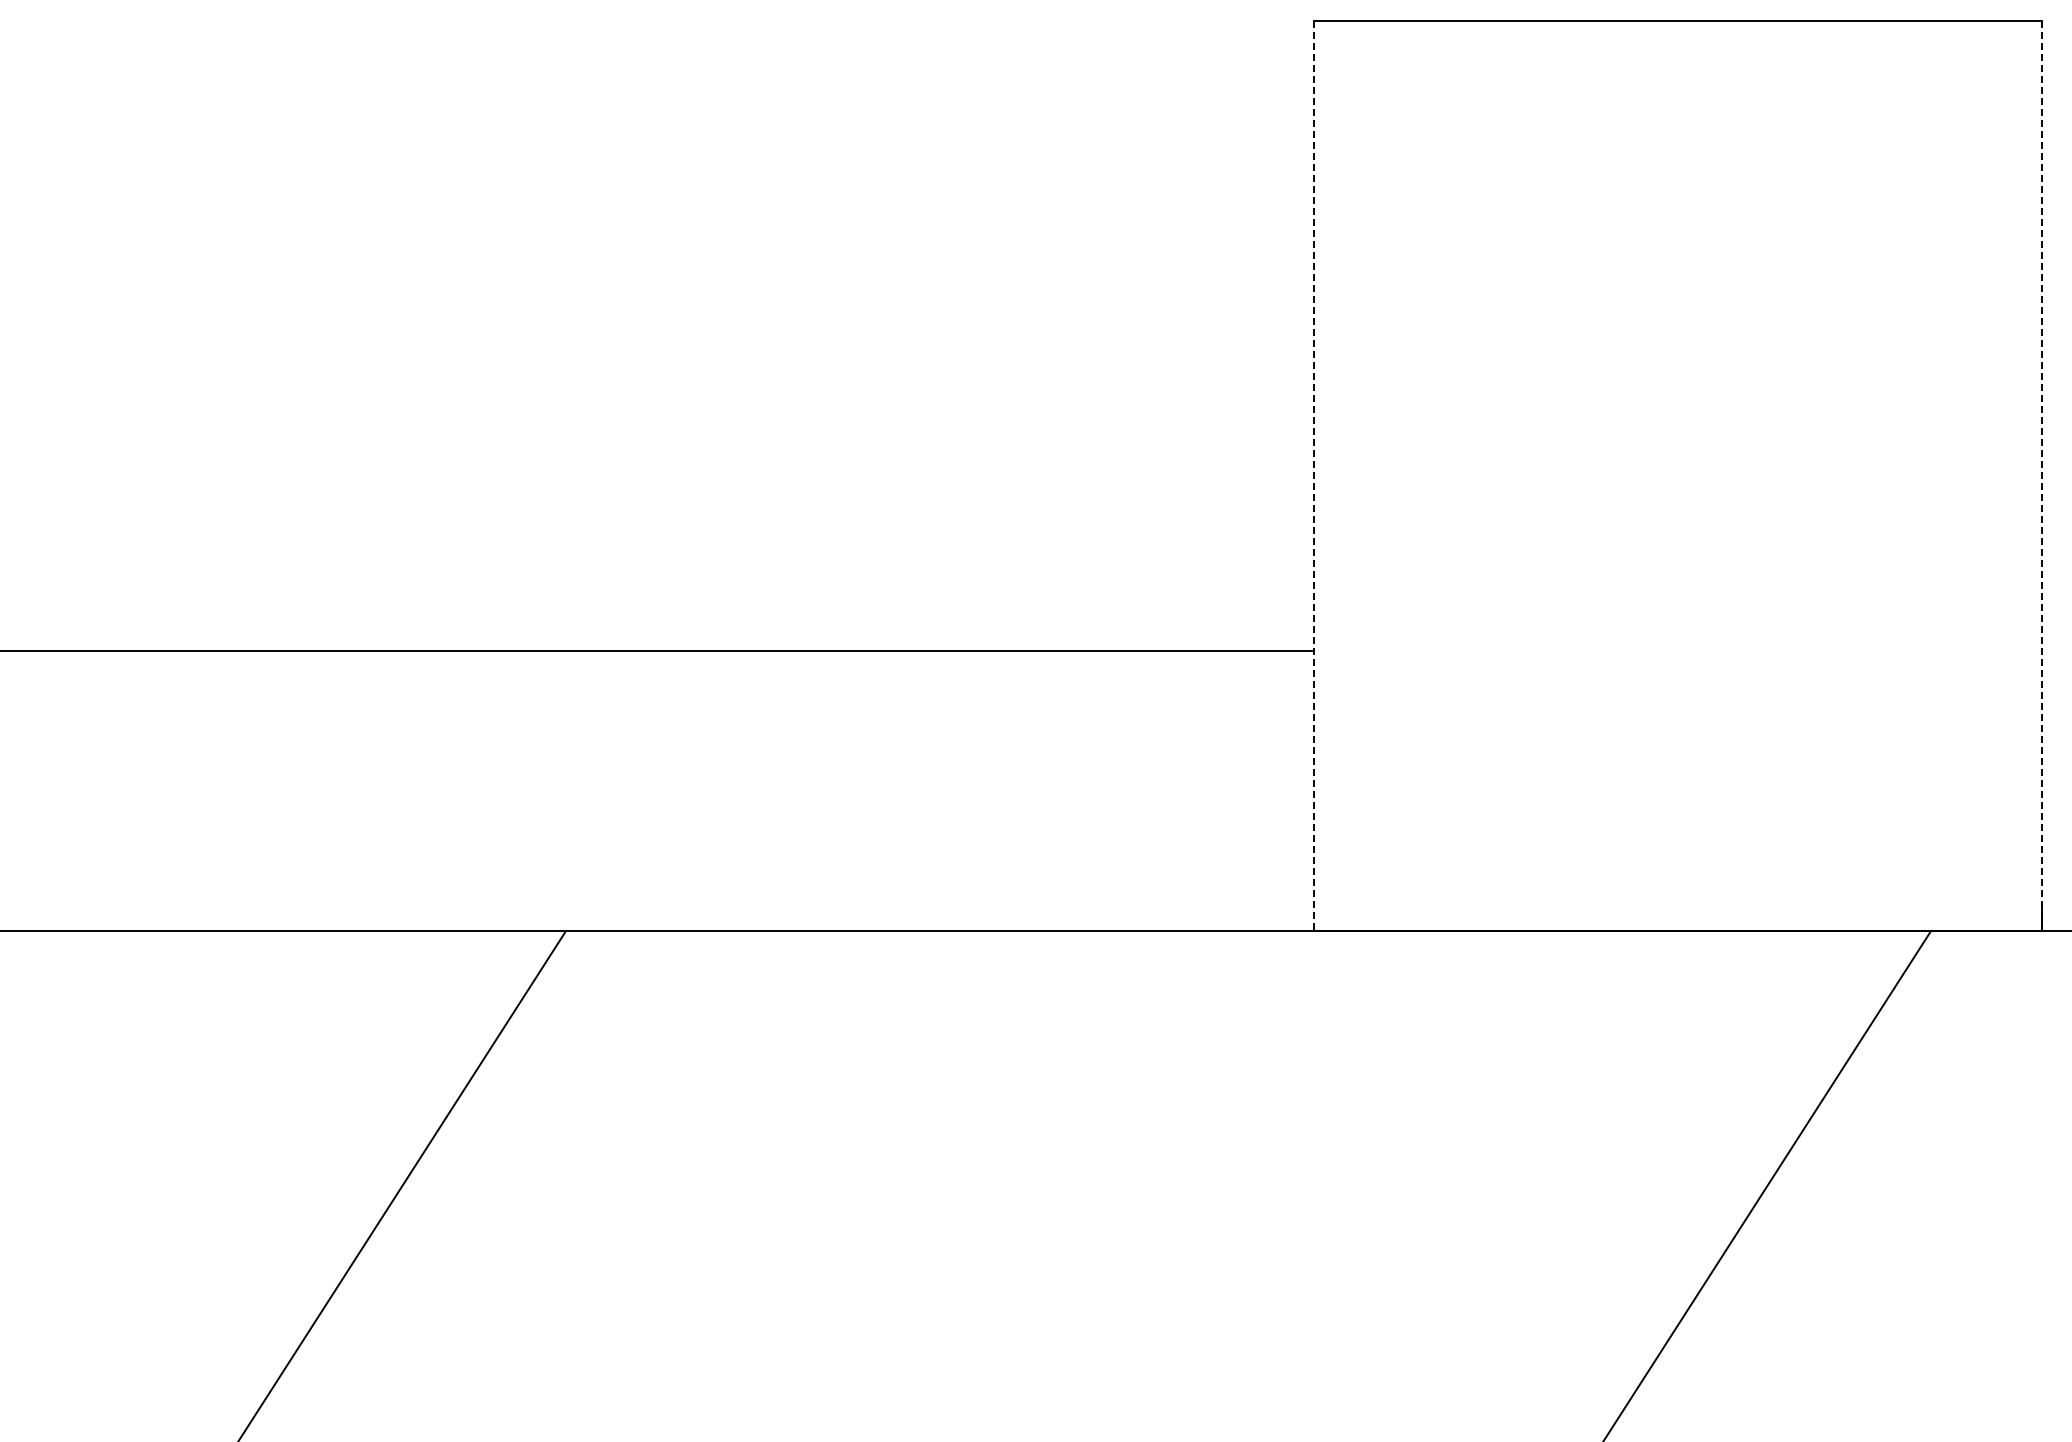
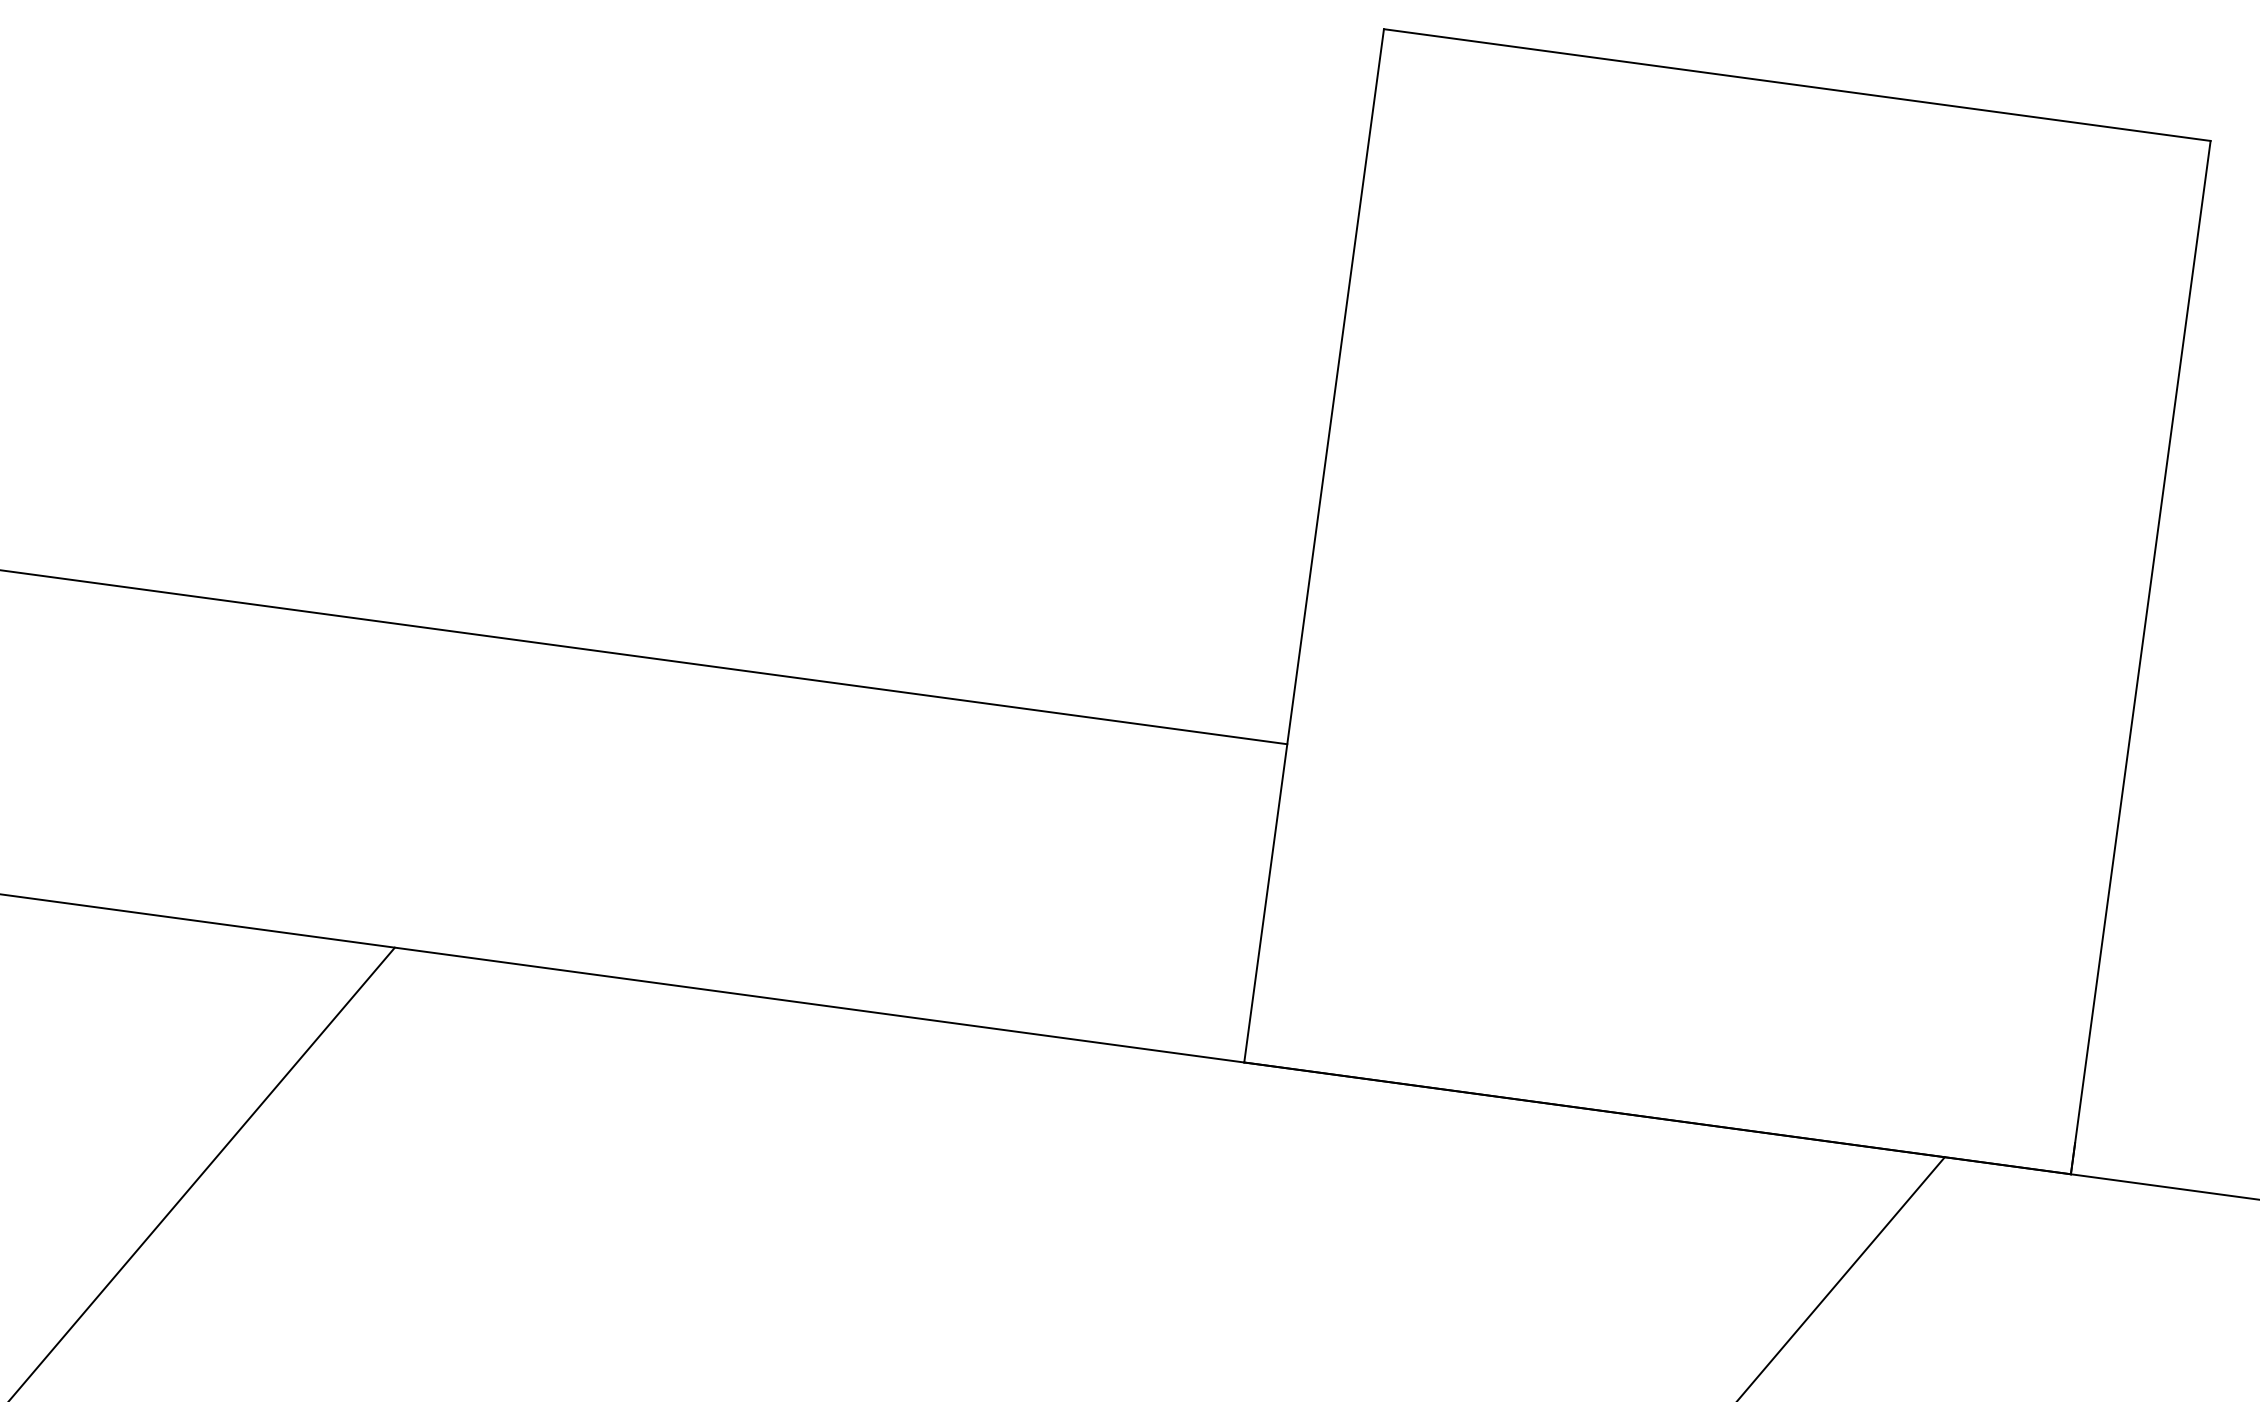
line: (1313, 476) -> (1313, 545), dashed -> solid
line: (2041, 476) -> (2140, 657), dashed -> solid

